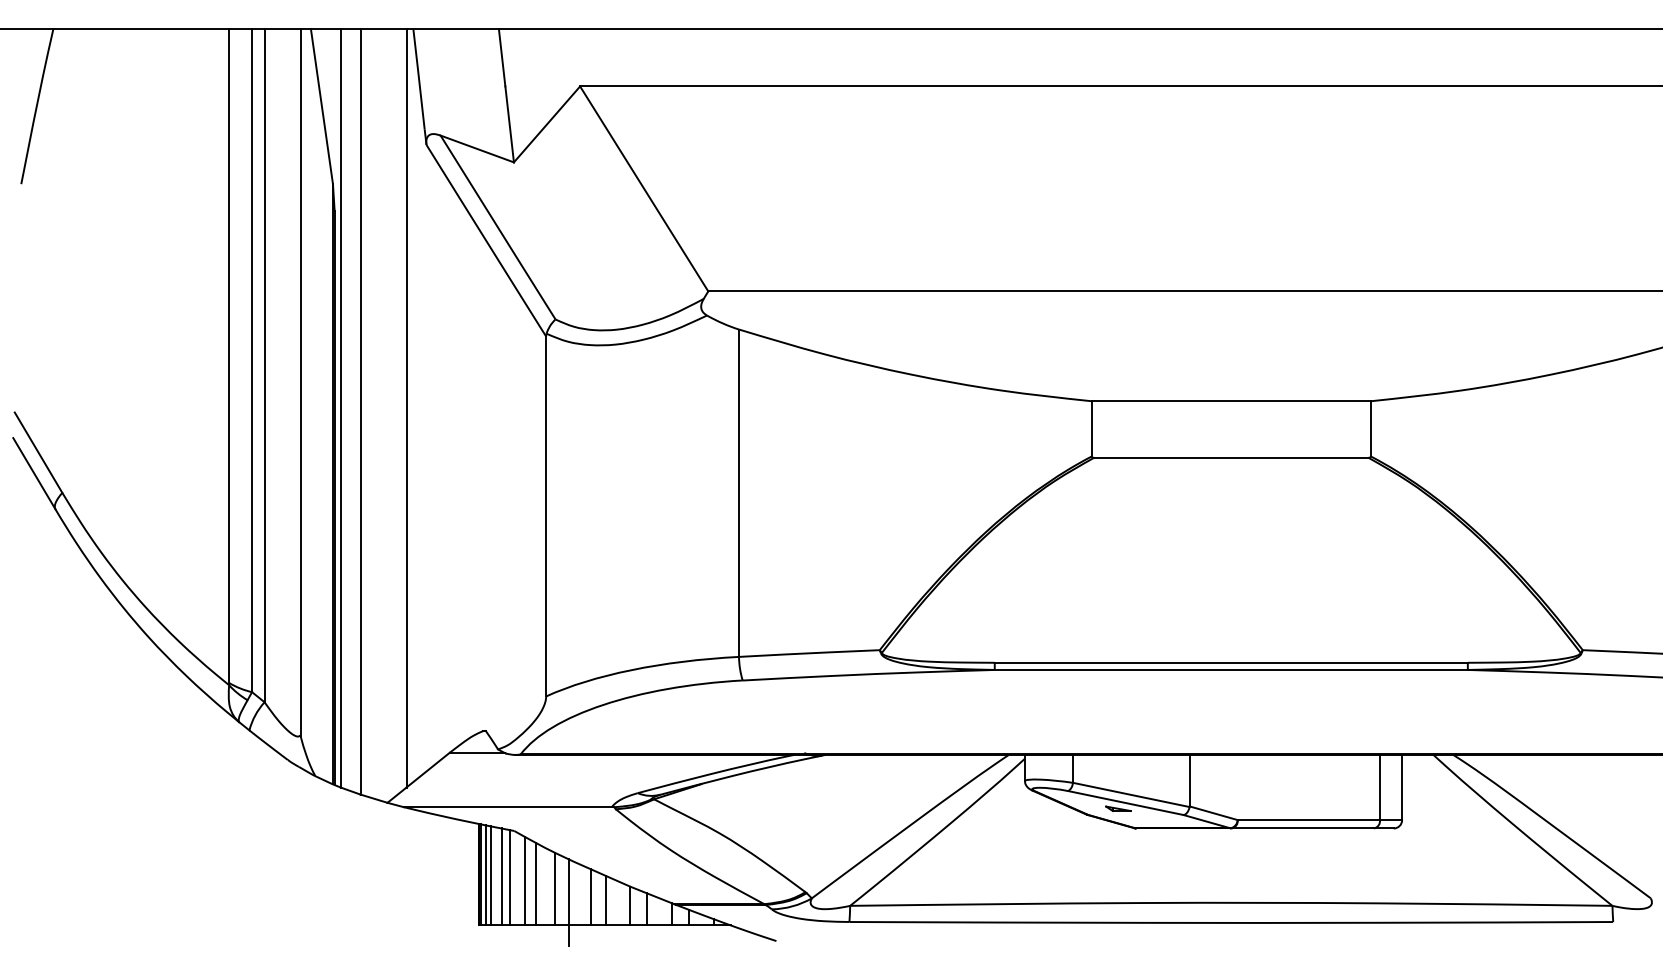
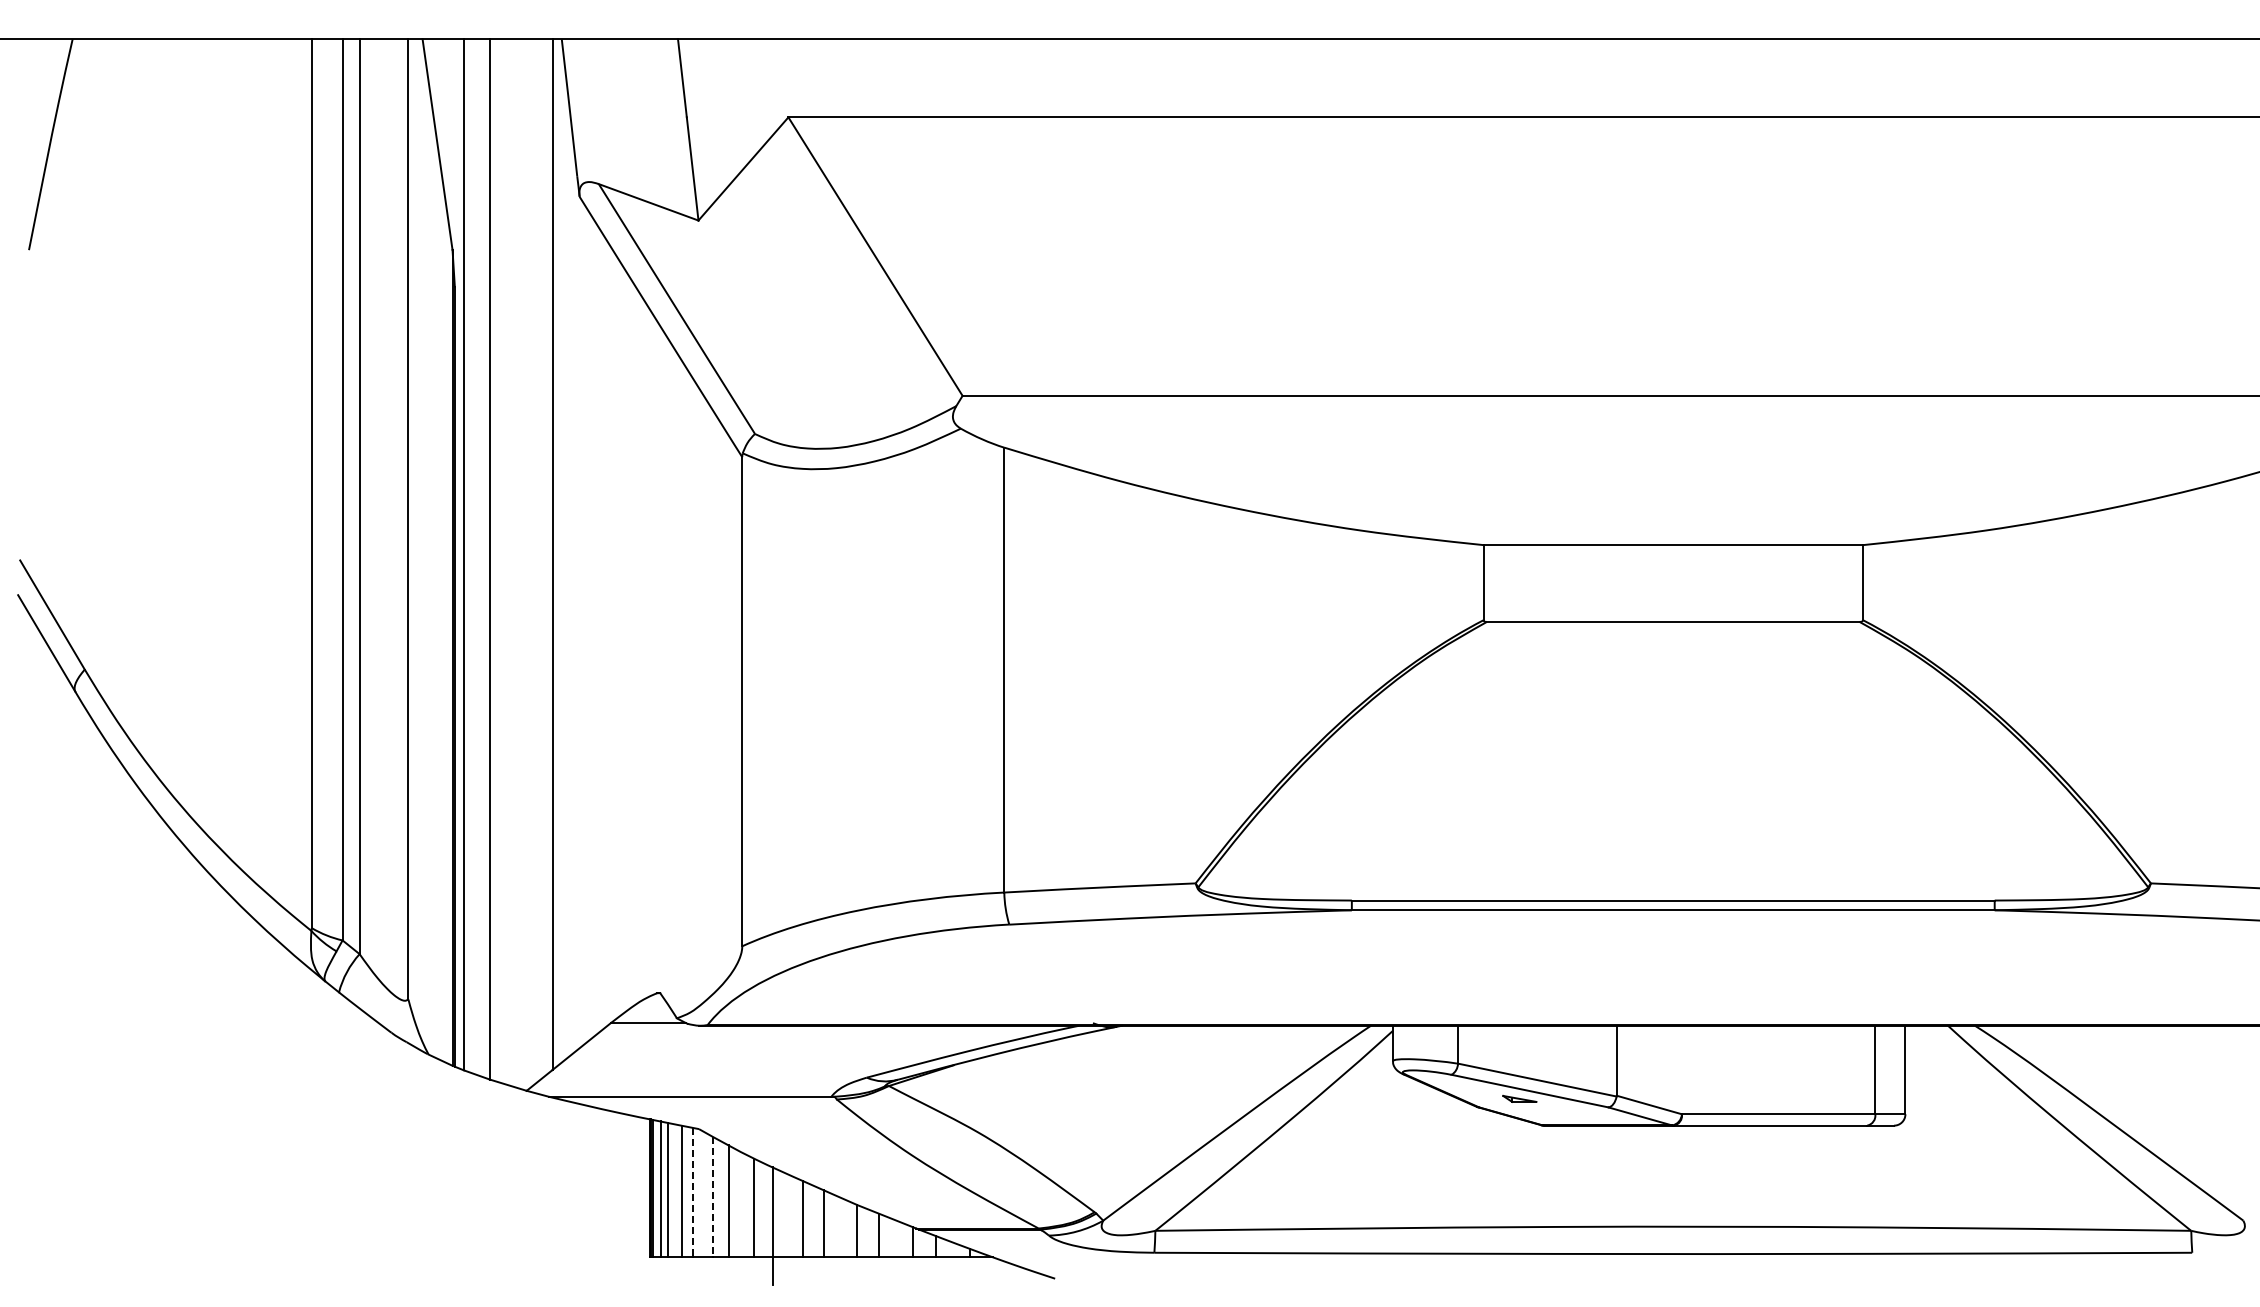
line: (510, 877) -> (693, 1192), solid -> dashed
line: (524, 880) -> (713, 1196), solid -> dashed

